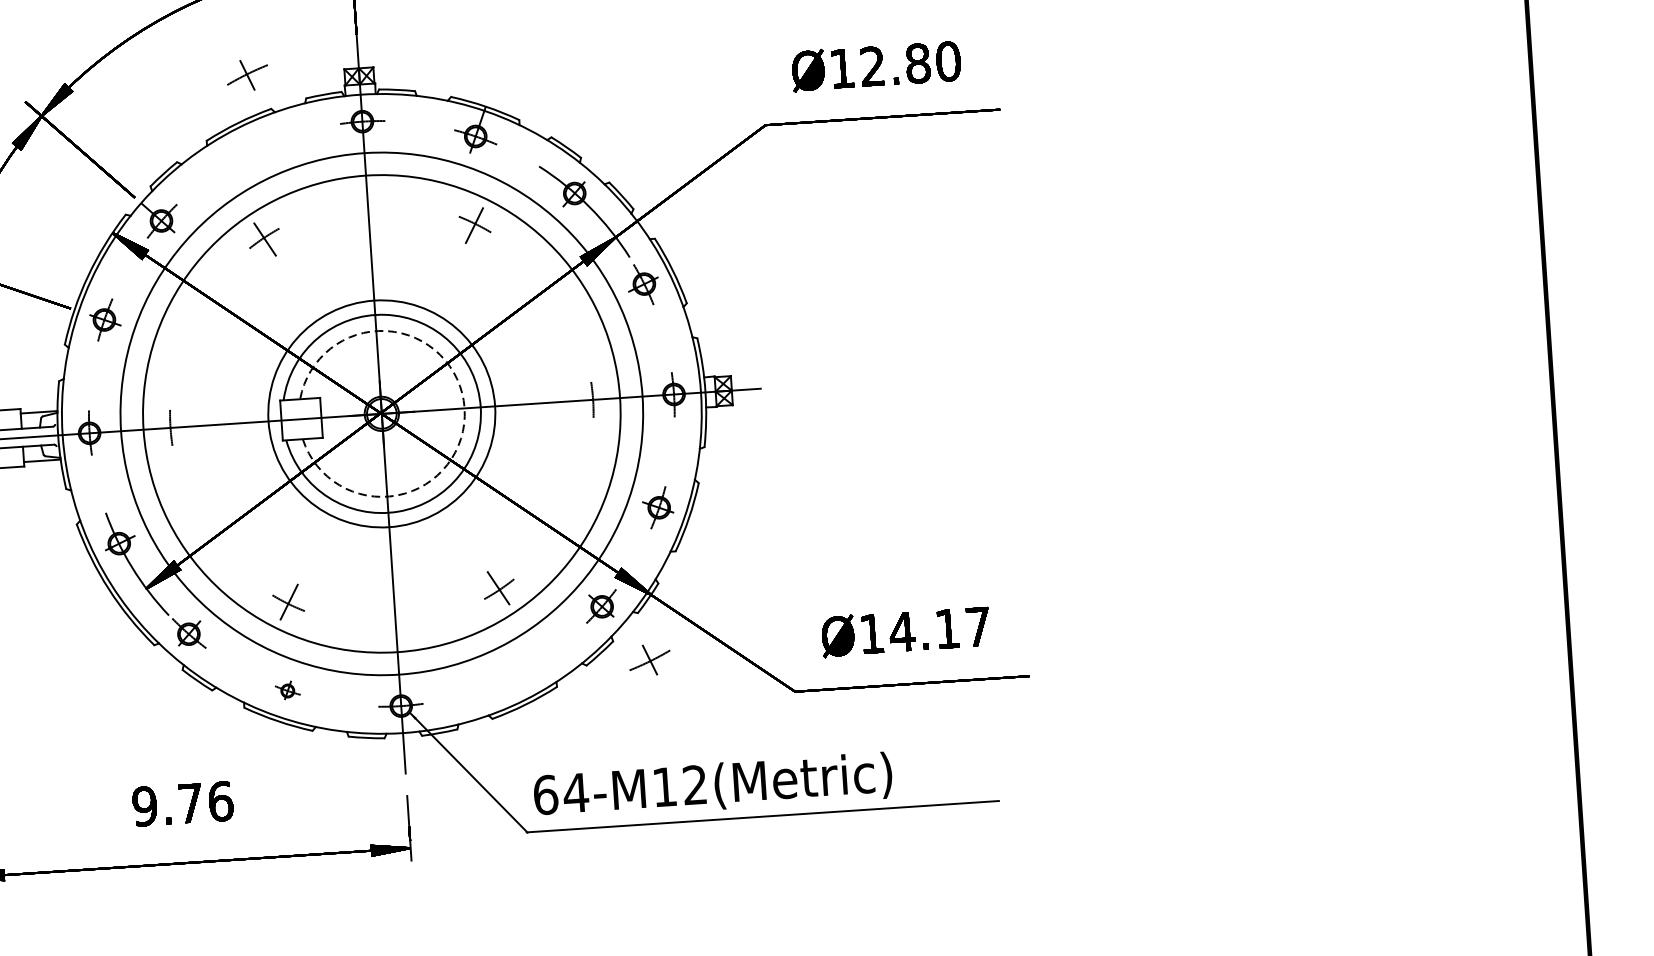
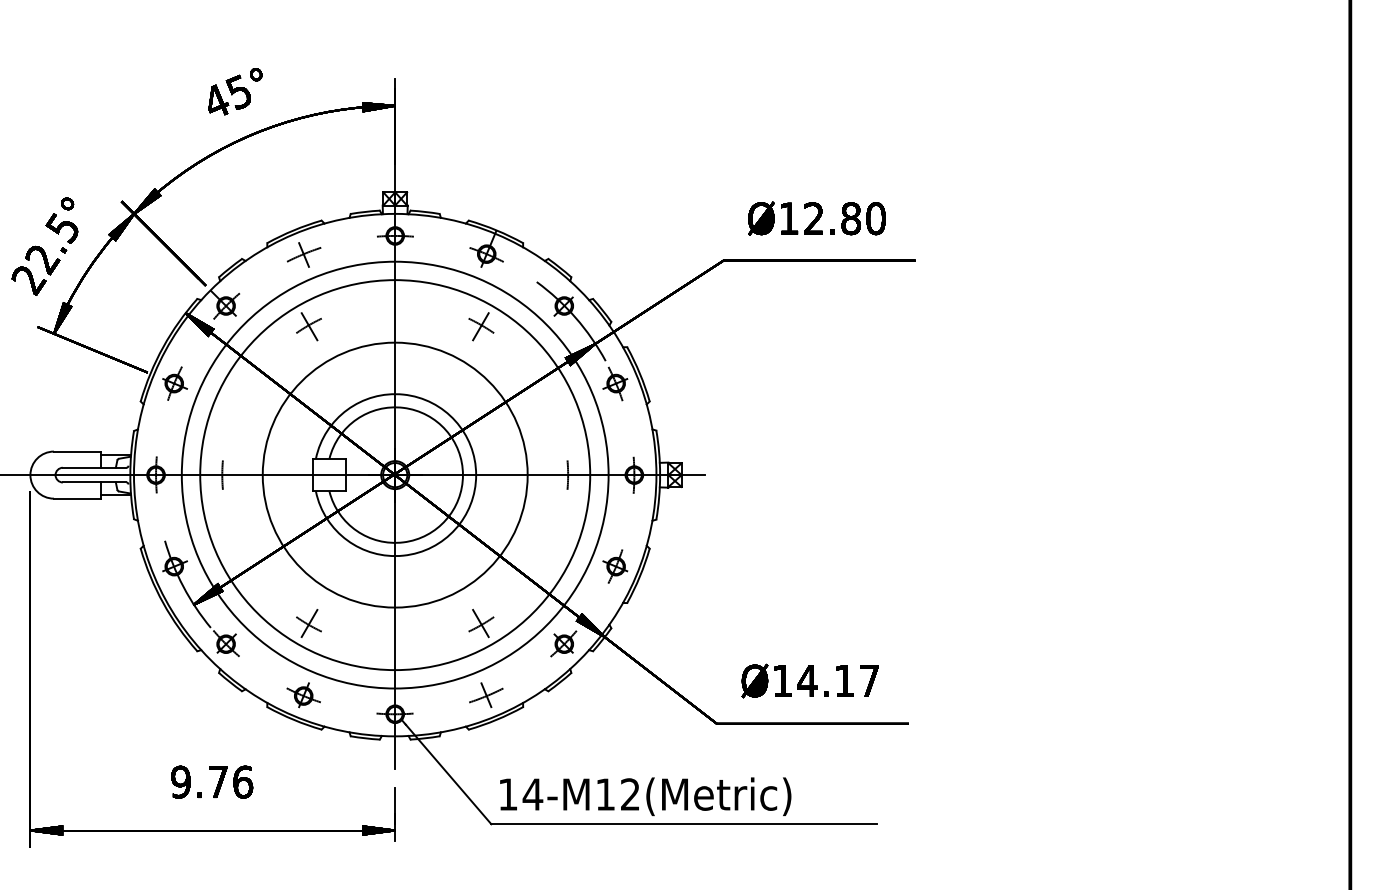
part: (246, 74) -> (303, 254), moved
arc: (464, 408) -> (462, 475), dashed -> solid
circle: (380, 413) -> (394, 474), size x1.43
part: (650, 659) -> (486, 694), moved
part: (287, 690) -> (303, 695), size x1.67
text: (546, 794) -> (508, 794), 64-M12(Metric) -> 14-M12(Metric)

